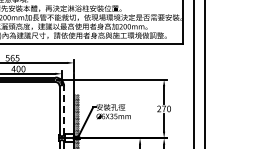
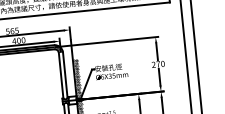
line: (64, 110) -> (65, 75), dashed -> solid

